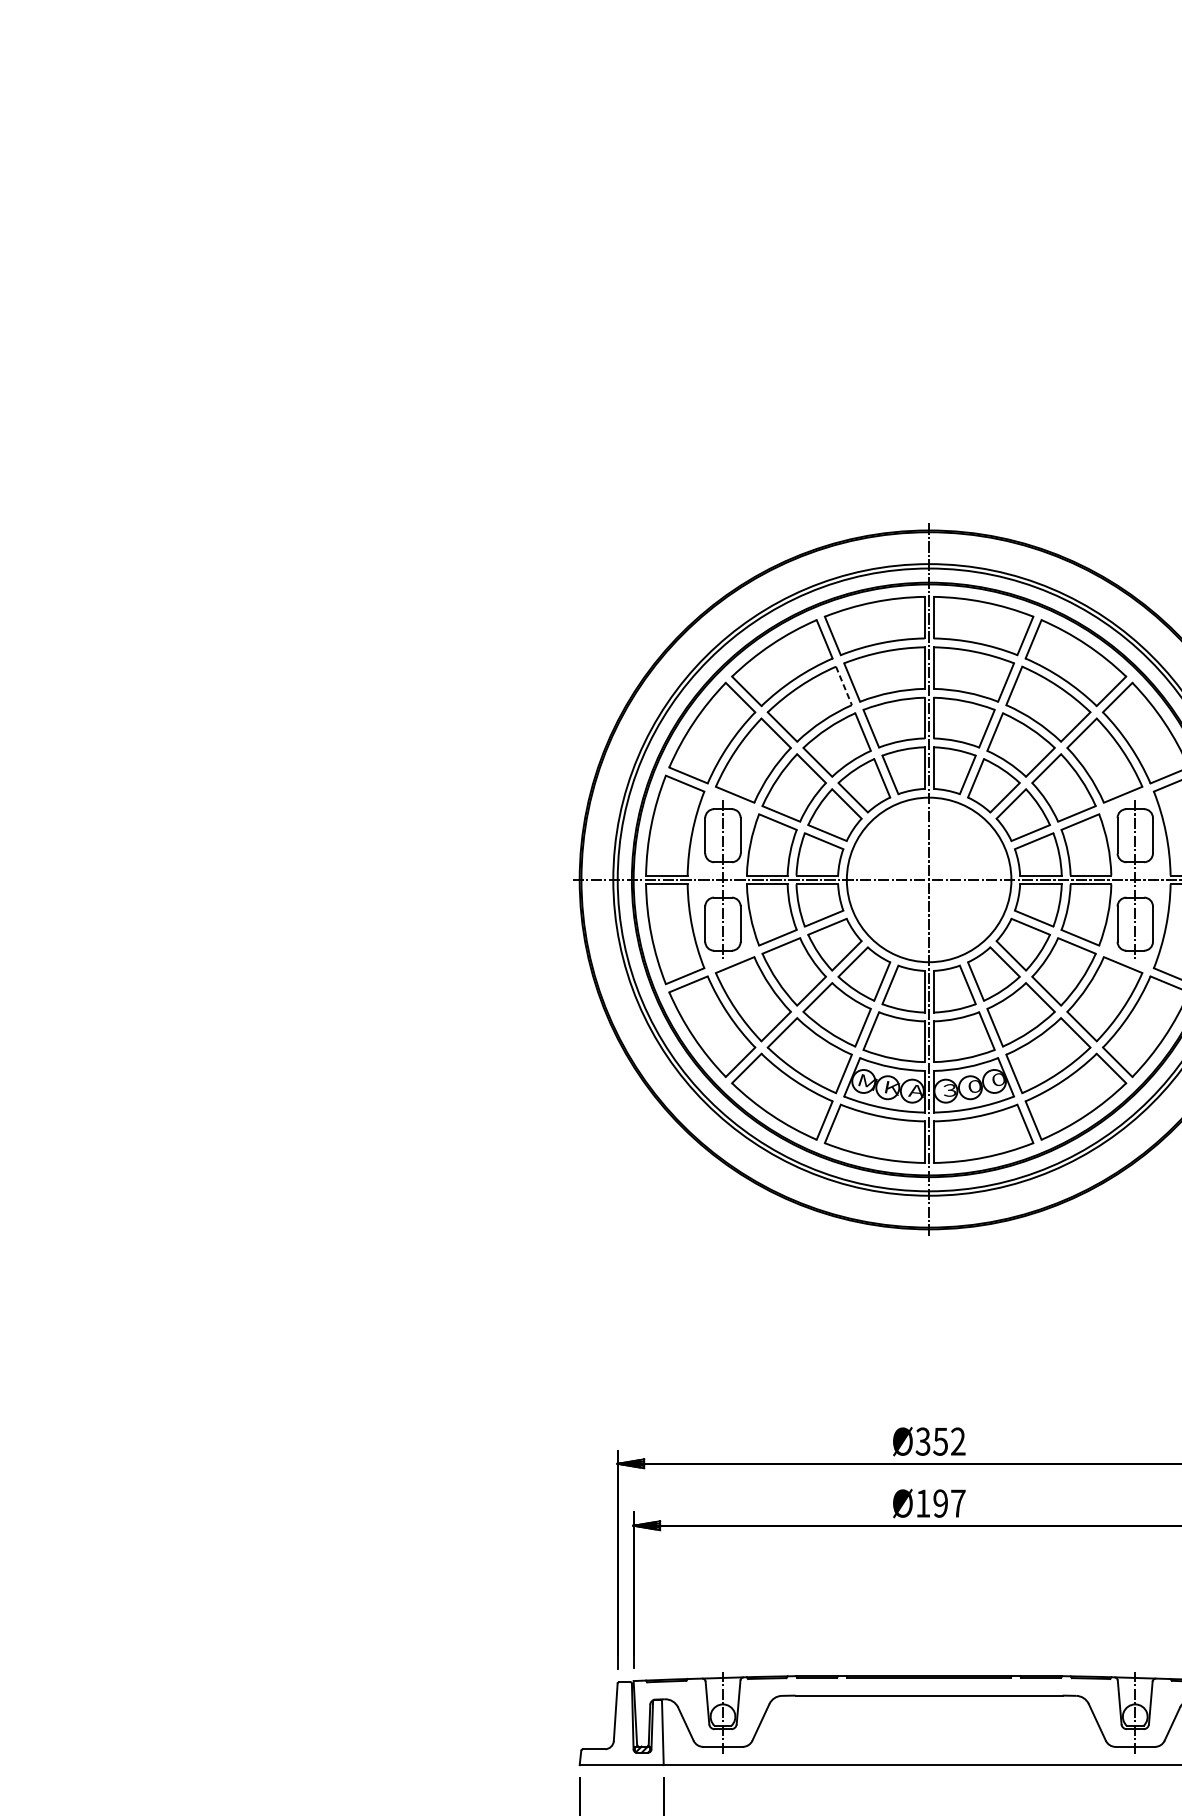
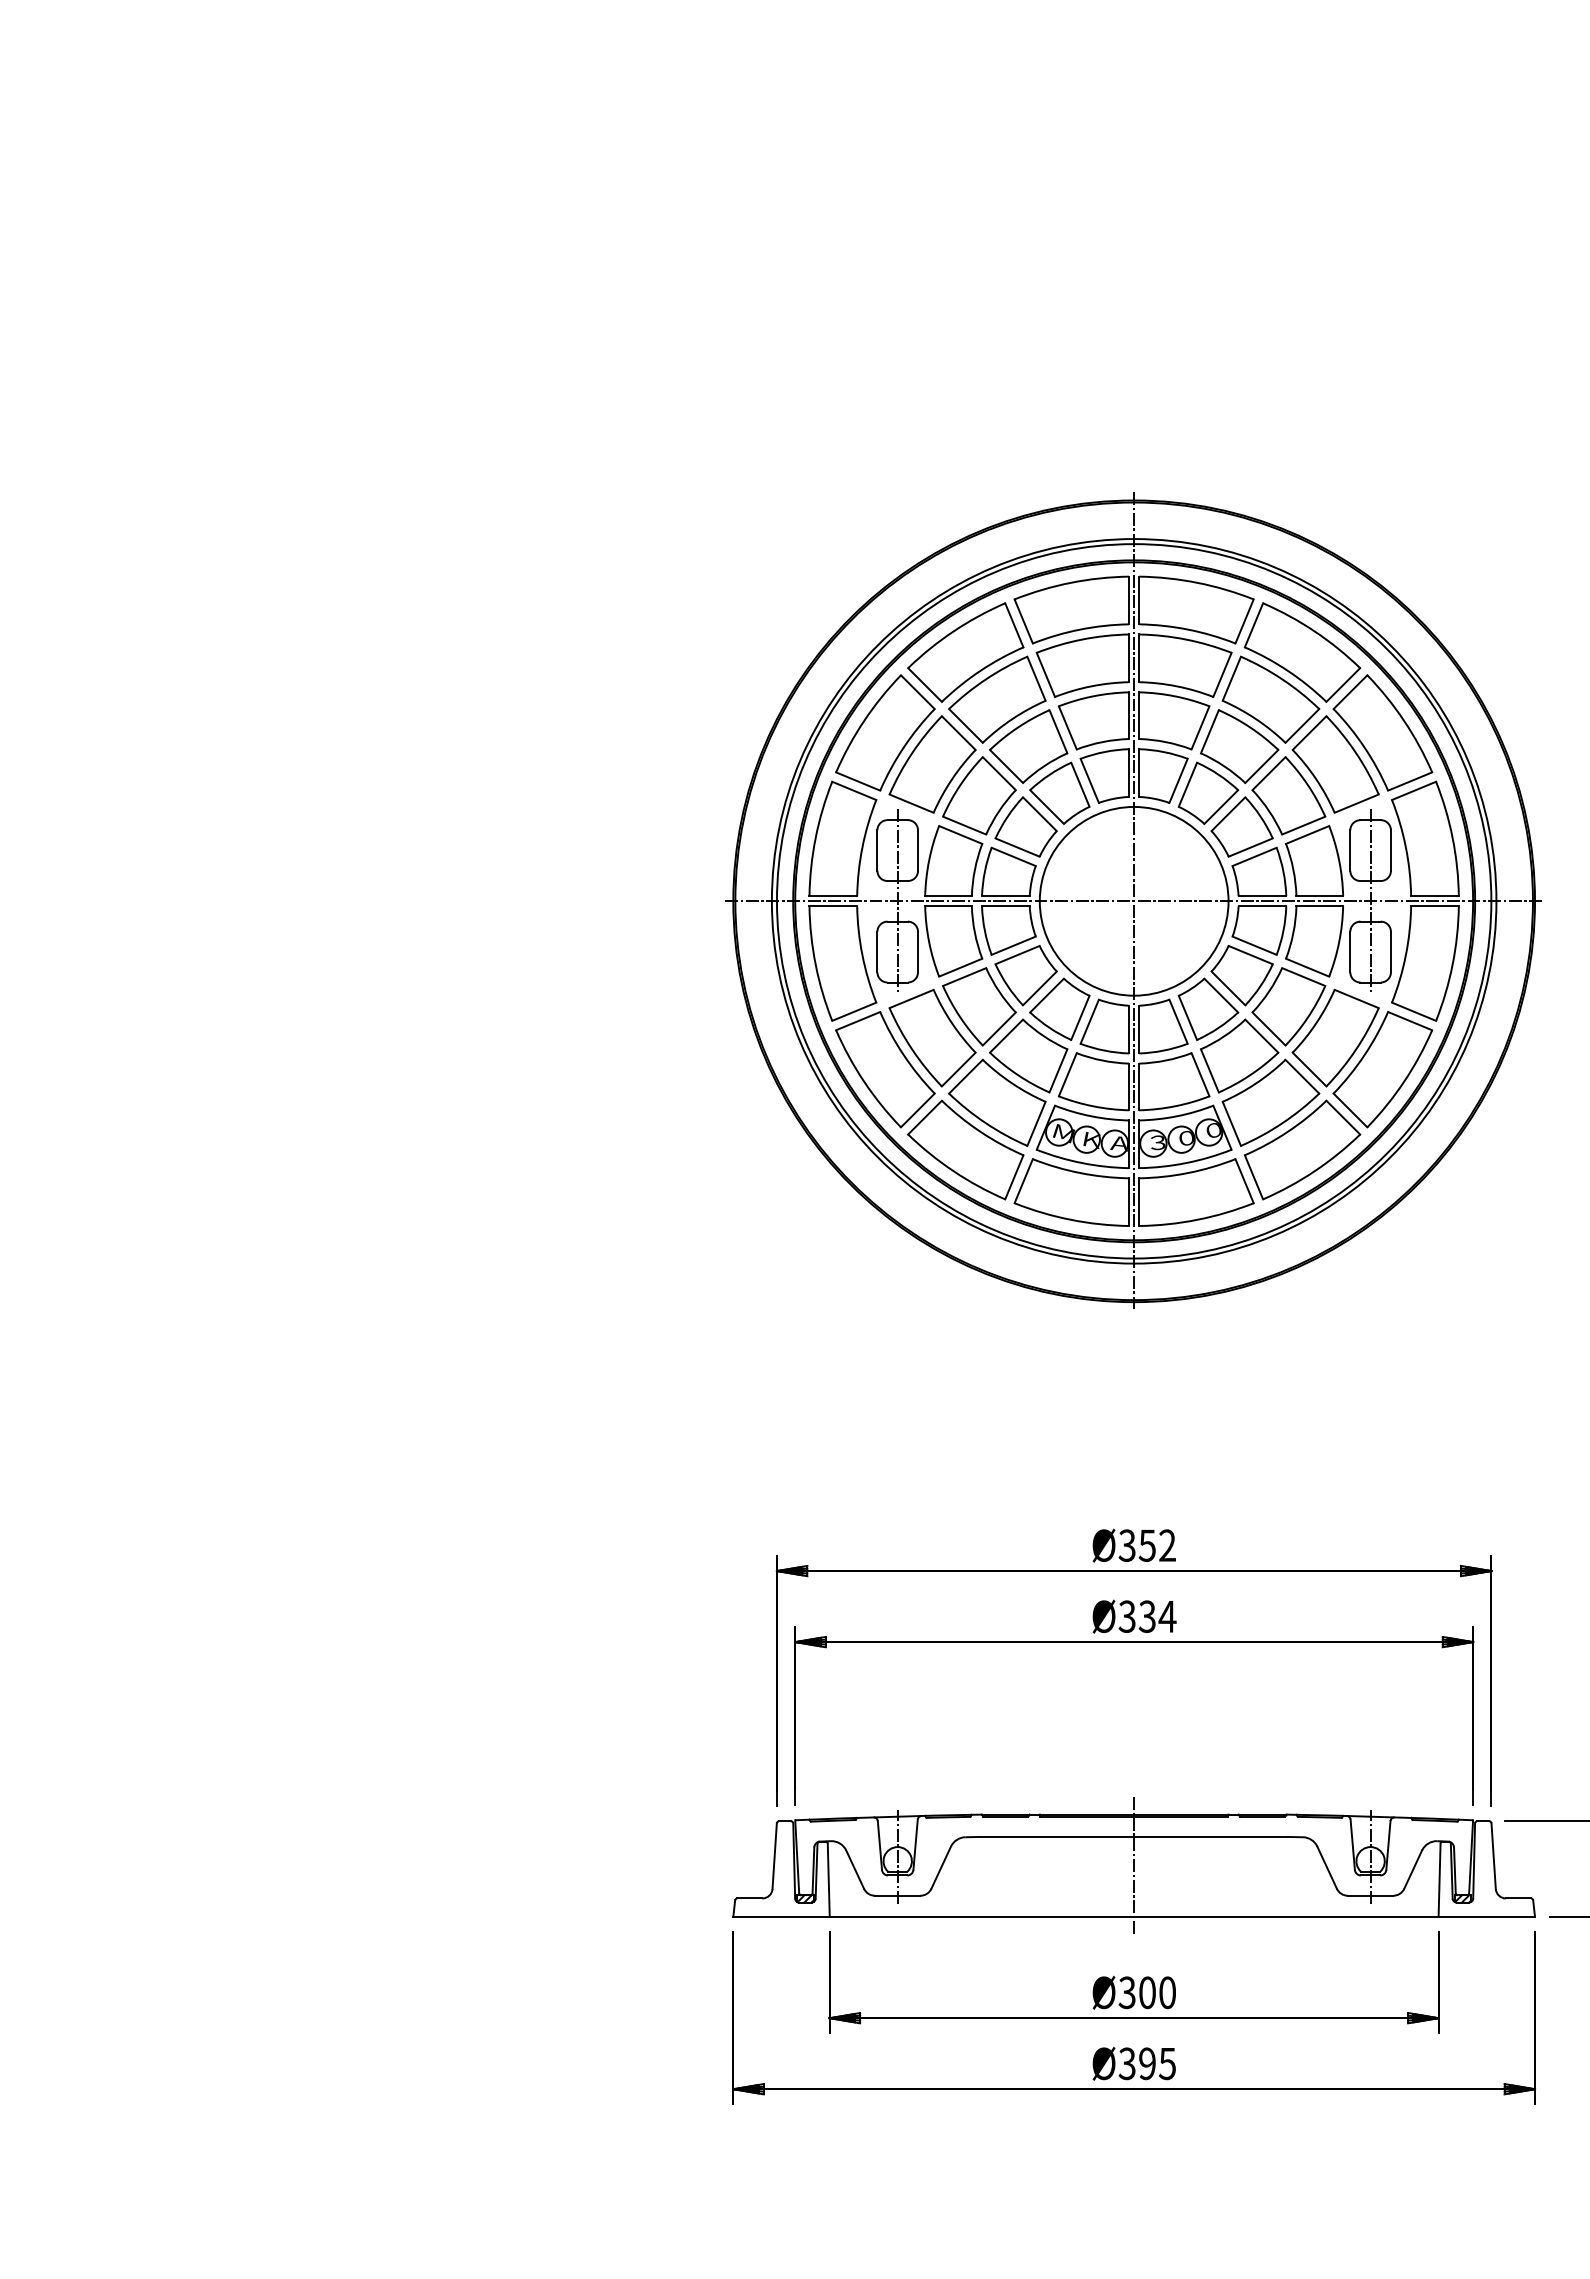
line: (843, 685) -> (1036, 678), dashed -> solid
text: (940, 1503) -> (1147, 1616), Ø197 -> Ø334
line: (929, 1720) -> (1134, 1865), added

